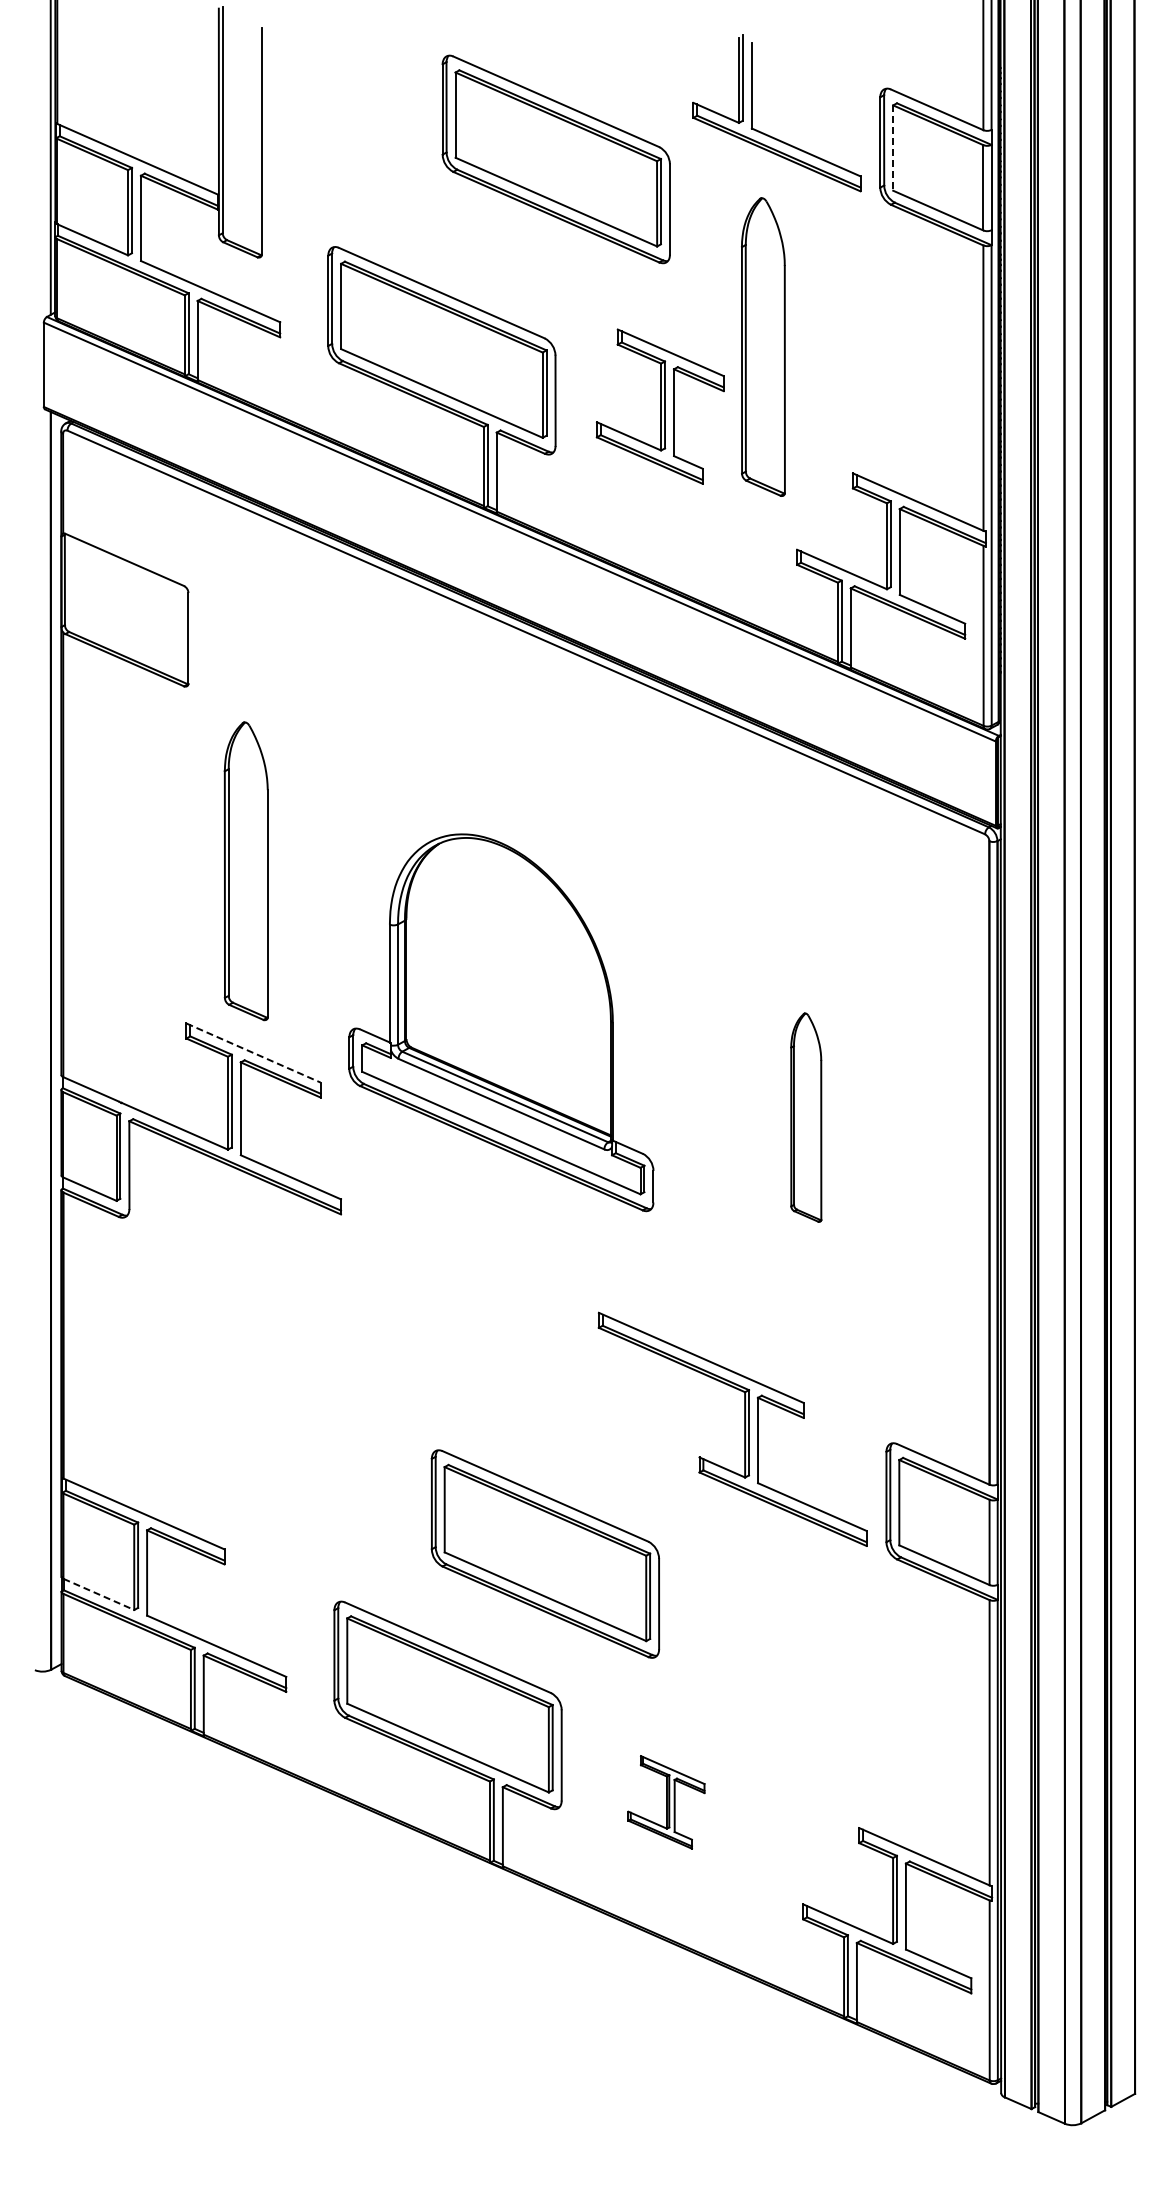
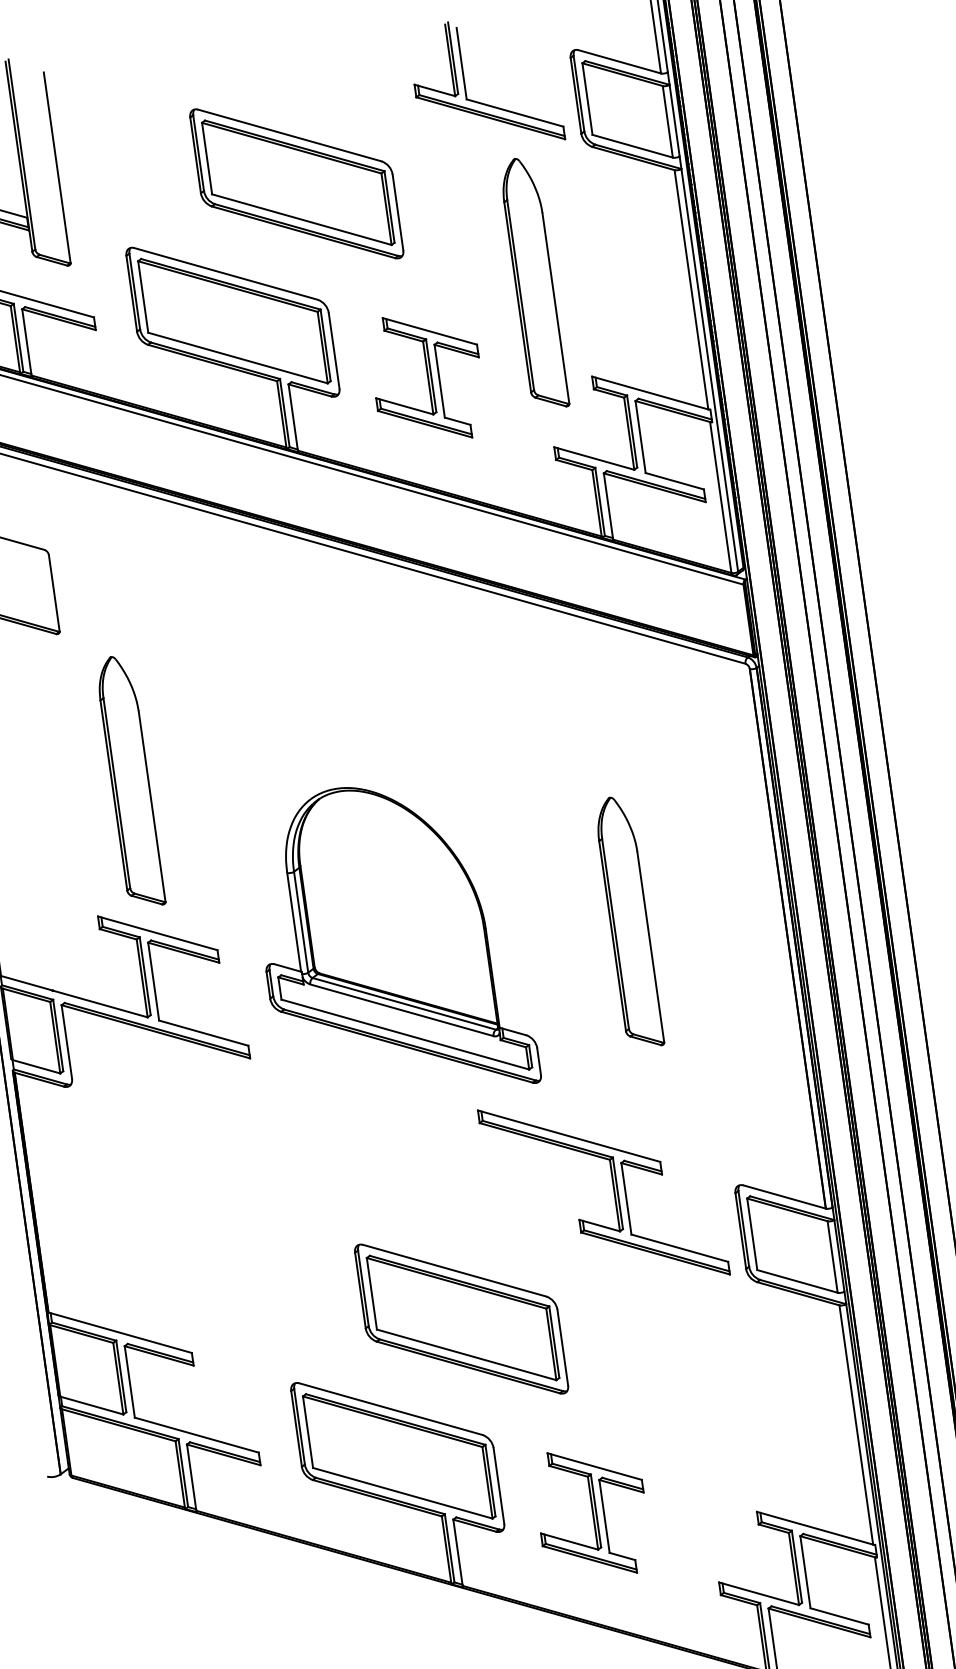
line: (893, 148) -> (587, 99), dashed -> solid
part: (555, 159) -> (296, 184), moved
part: (763, 346) -> (534, 283), moved
part: (659, 406) -> (426, 377), moved
part: (501, 1022) -> (392, 941), moved
line: (254, 1053) -> (158, 933), dashed -> solid
part: (805, 1117) -> (628, 922), size x1.43
line: (98, 1594) -> (91, 1405), dashed -> solid
part: (666, 1802) -> (592, 1513), size x1.67

